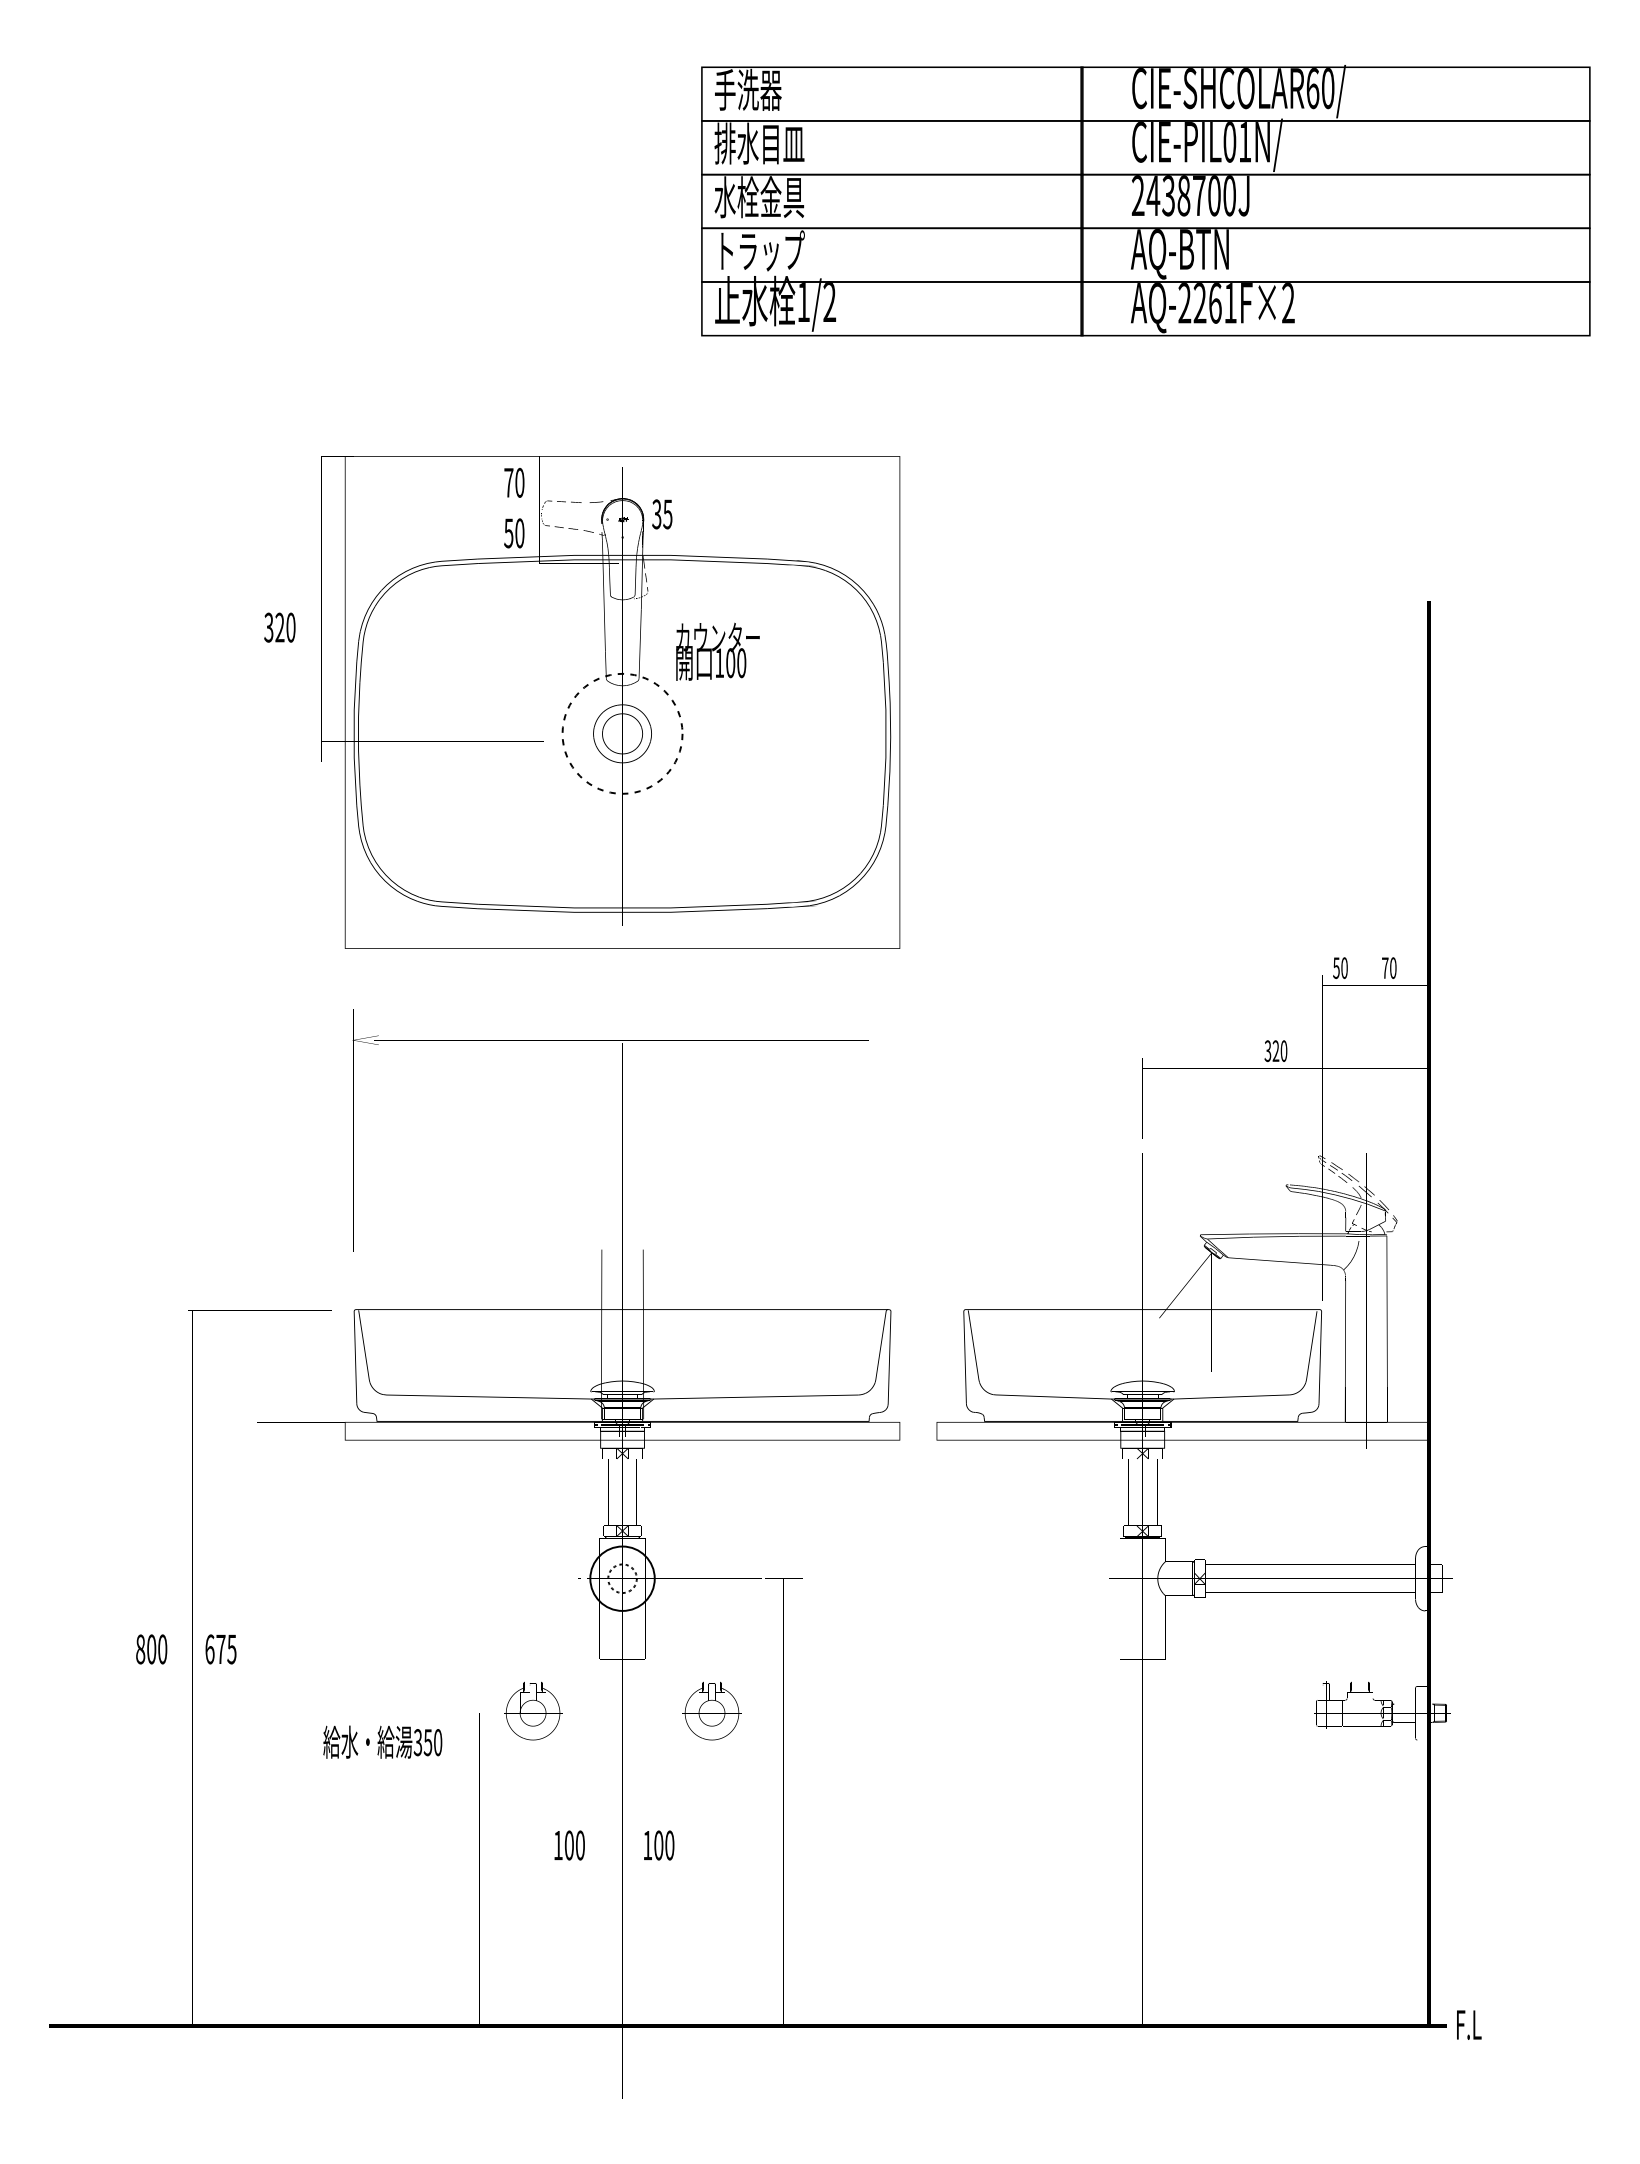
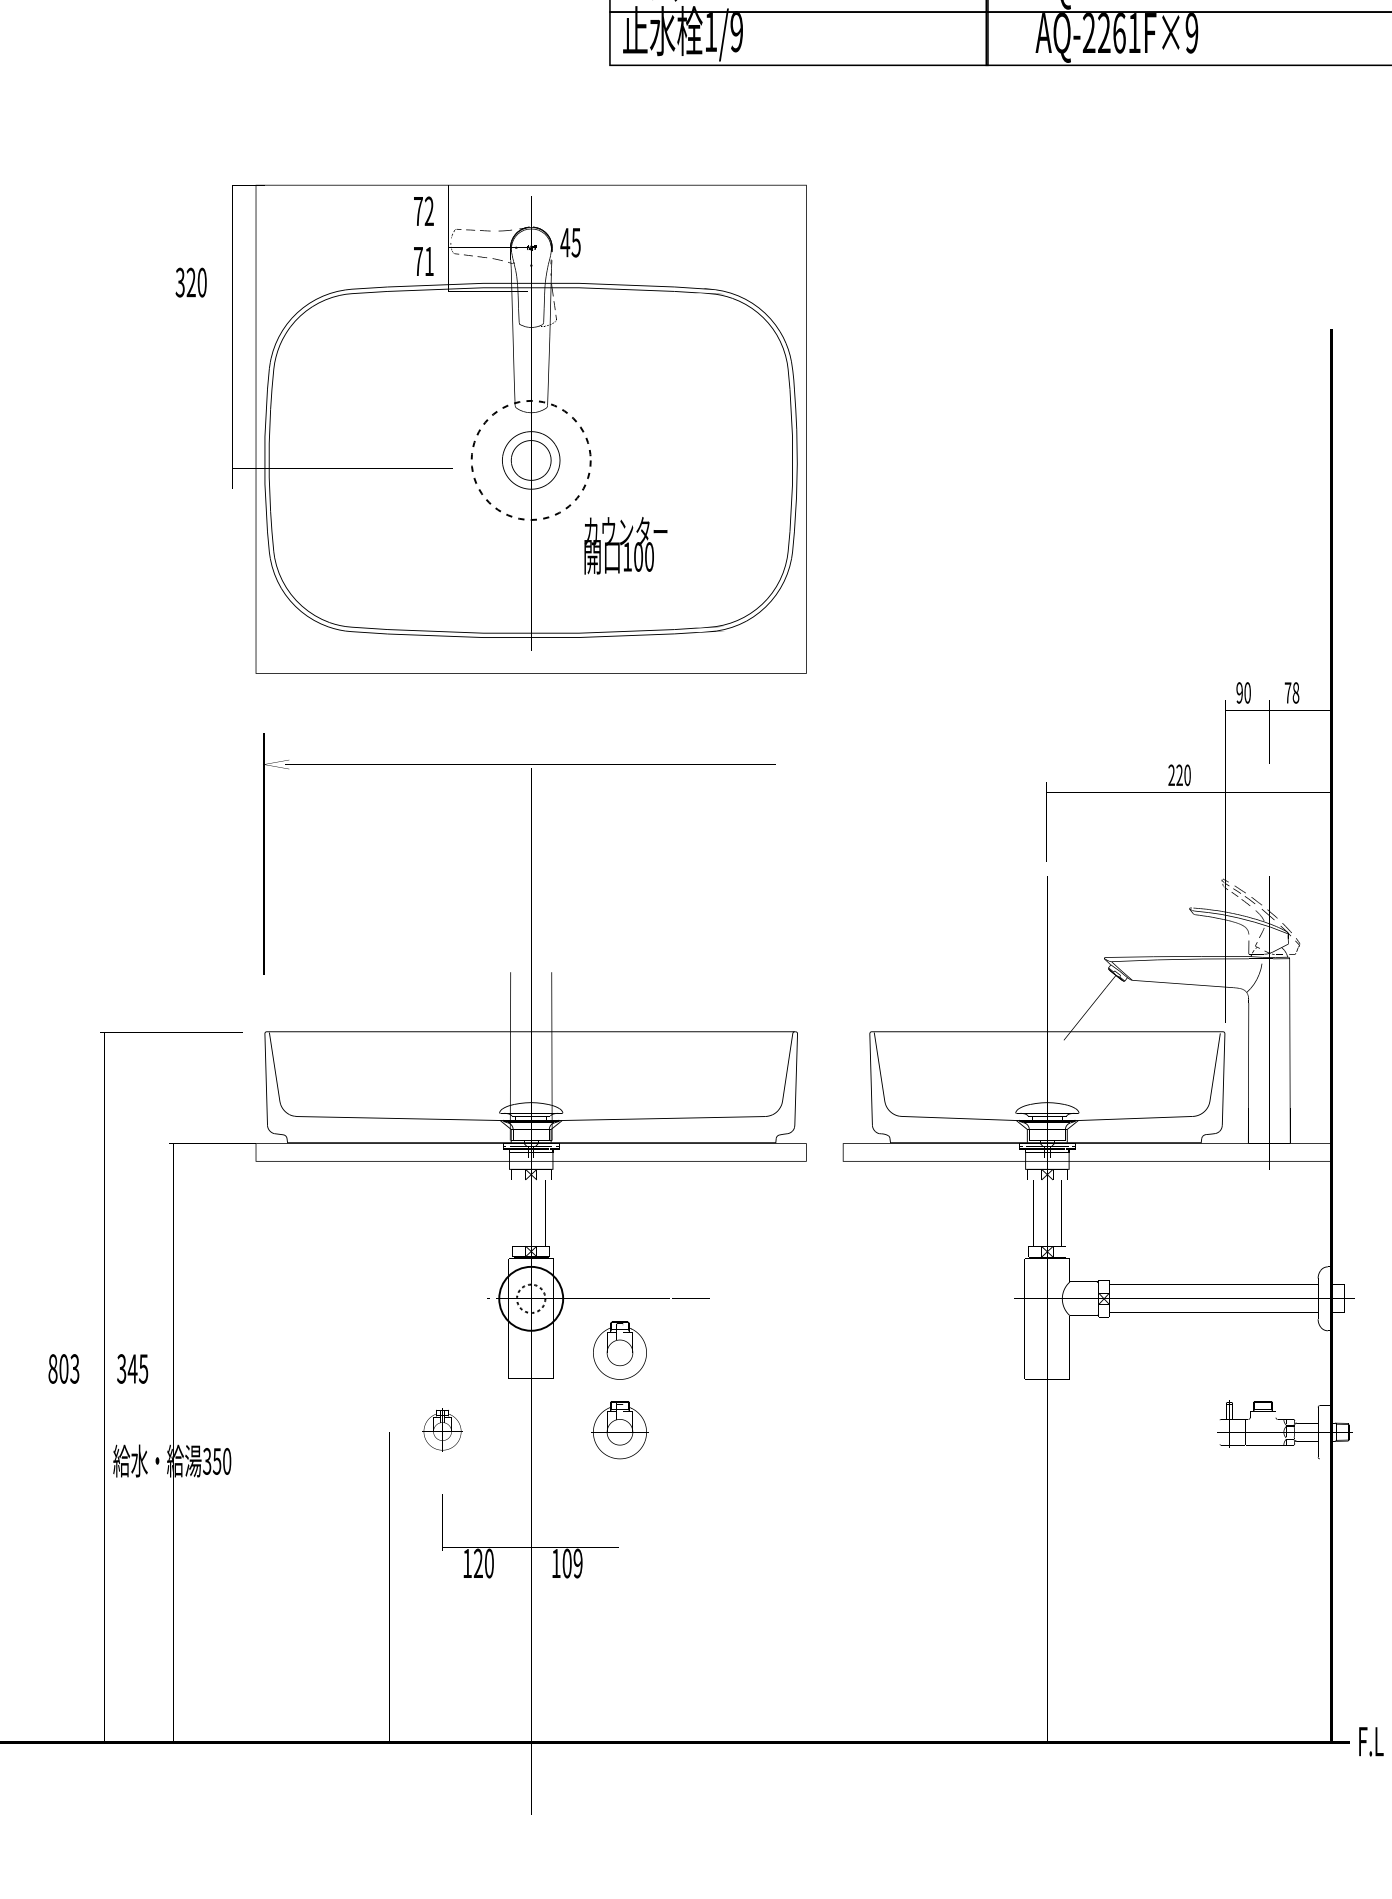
text: (829, 302) -> (736, 32), 1/2 -> 1/9
text: (1288, 303) -> (1192, 33), AQ-2261F×2 -> AQ-2261F×9
text: (519, 482) -> (428, 211), 70 -> 72
text: (656, 514) -> (564, 242), 35 -> 45
text: (514, 533) -> (423, 261), 50 -> 71
text: (279, 627) -> (190, 282), moved
text: (717, 651) -> (625, 545), moved
text: (1336, 967) -> (1239, 692), 50 -> 90
text: (1393, 968) -> (1296, 693), 70 -> 78
text: (1267, 1051) -> (1171, 775), 320 -> 220
part: (711, 1630) -> (619, 1350), added
text: (162, 1649) -> (74, 1369), 800 -> 803
text: (215, 1649) -> (127, 1369), 675 -> 345
part: (533, 1710) -> (442, 1429), size x0.7
text: (382, 1741) -> (171, 1460), moved
text: (568, 1845) -> (477, 1563), 100 -> 120
text: (669, 1845) -> (577, 1563), 100 -> 109

